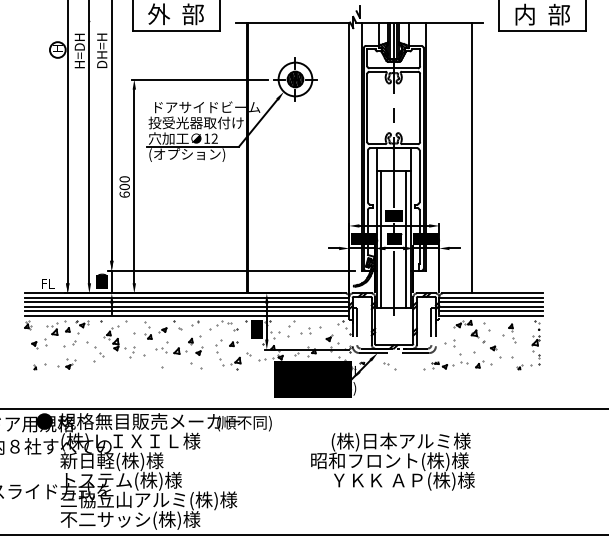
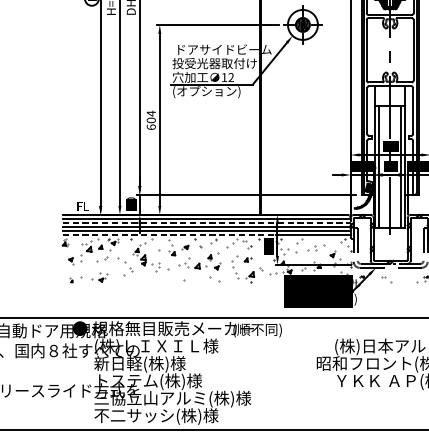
text: (124, 179) -> (151, 113), 600 -> 604
line: (187, 302) -> (207, 222), solid -> dashed
line: (145, 315) -> (169, 234), solid -> dashed

